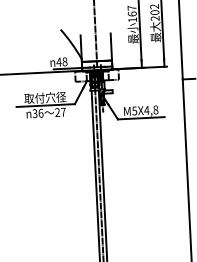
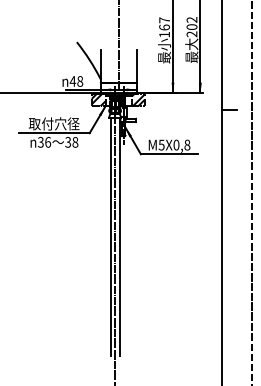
hatch: (113, 75) -> (138, 100), added
hatch: (80, 76) -> (98, 100), added
text: (146, 109) -> (176, 144), M5X4,8 -> M5X0,8
text: (60, 112) -> (71, 142), 27 -> 38

